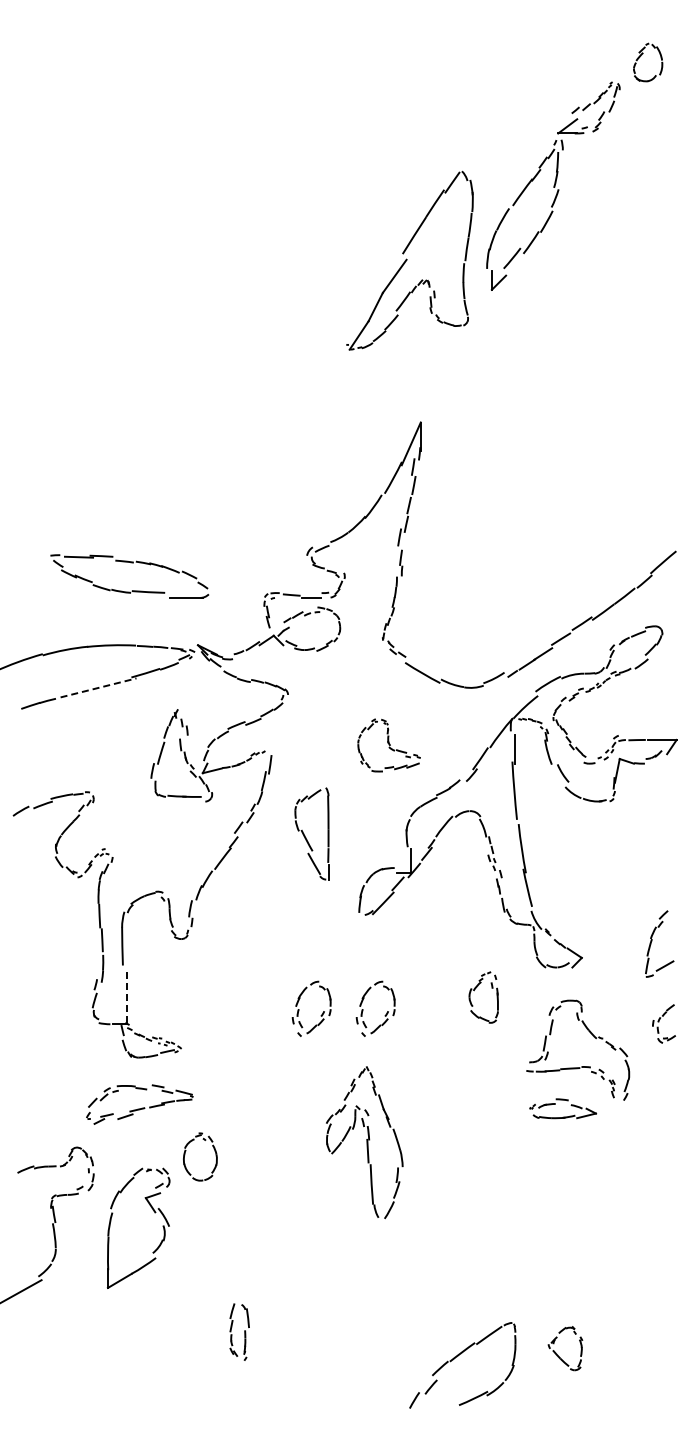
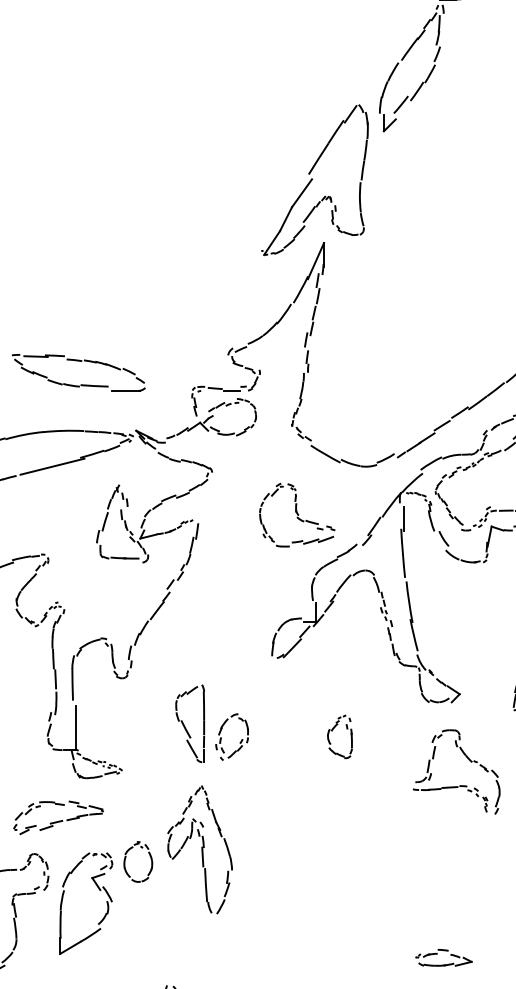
part: (409, 260) -> (314, 179), moved
line: (99, 687) -> (53, 466), dashed -> solid
part: (389, 745) -> (297, 515), size x1.43
part: (305, 835) -> (184, 725), moved
part: (474, 991) -> (332, 731), moved
line: (126, 998) -> (76, 728), dashed -> solid
part: (384, 1015) -> (293, 742), removed
part: (139, 1104) -> (58, 817), moved
part: (570, 1105) -> (450, 955), moved
part: (364, 1142) -> (199, 849), moved
part: (154, 1213) -> (99, 891), moved

